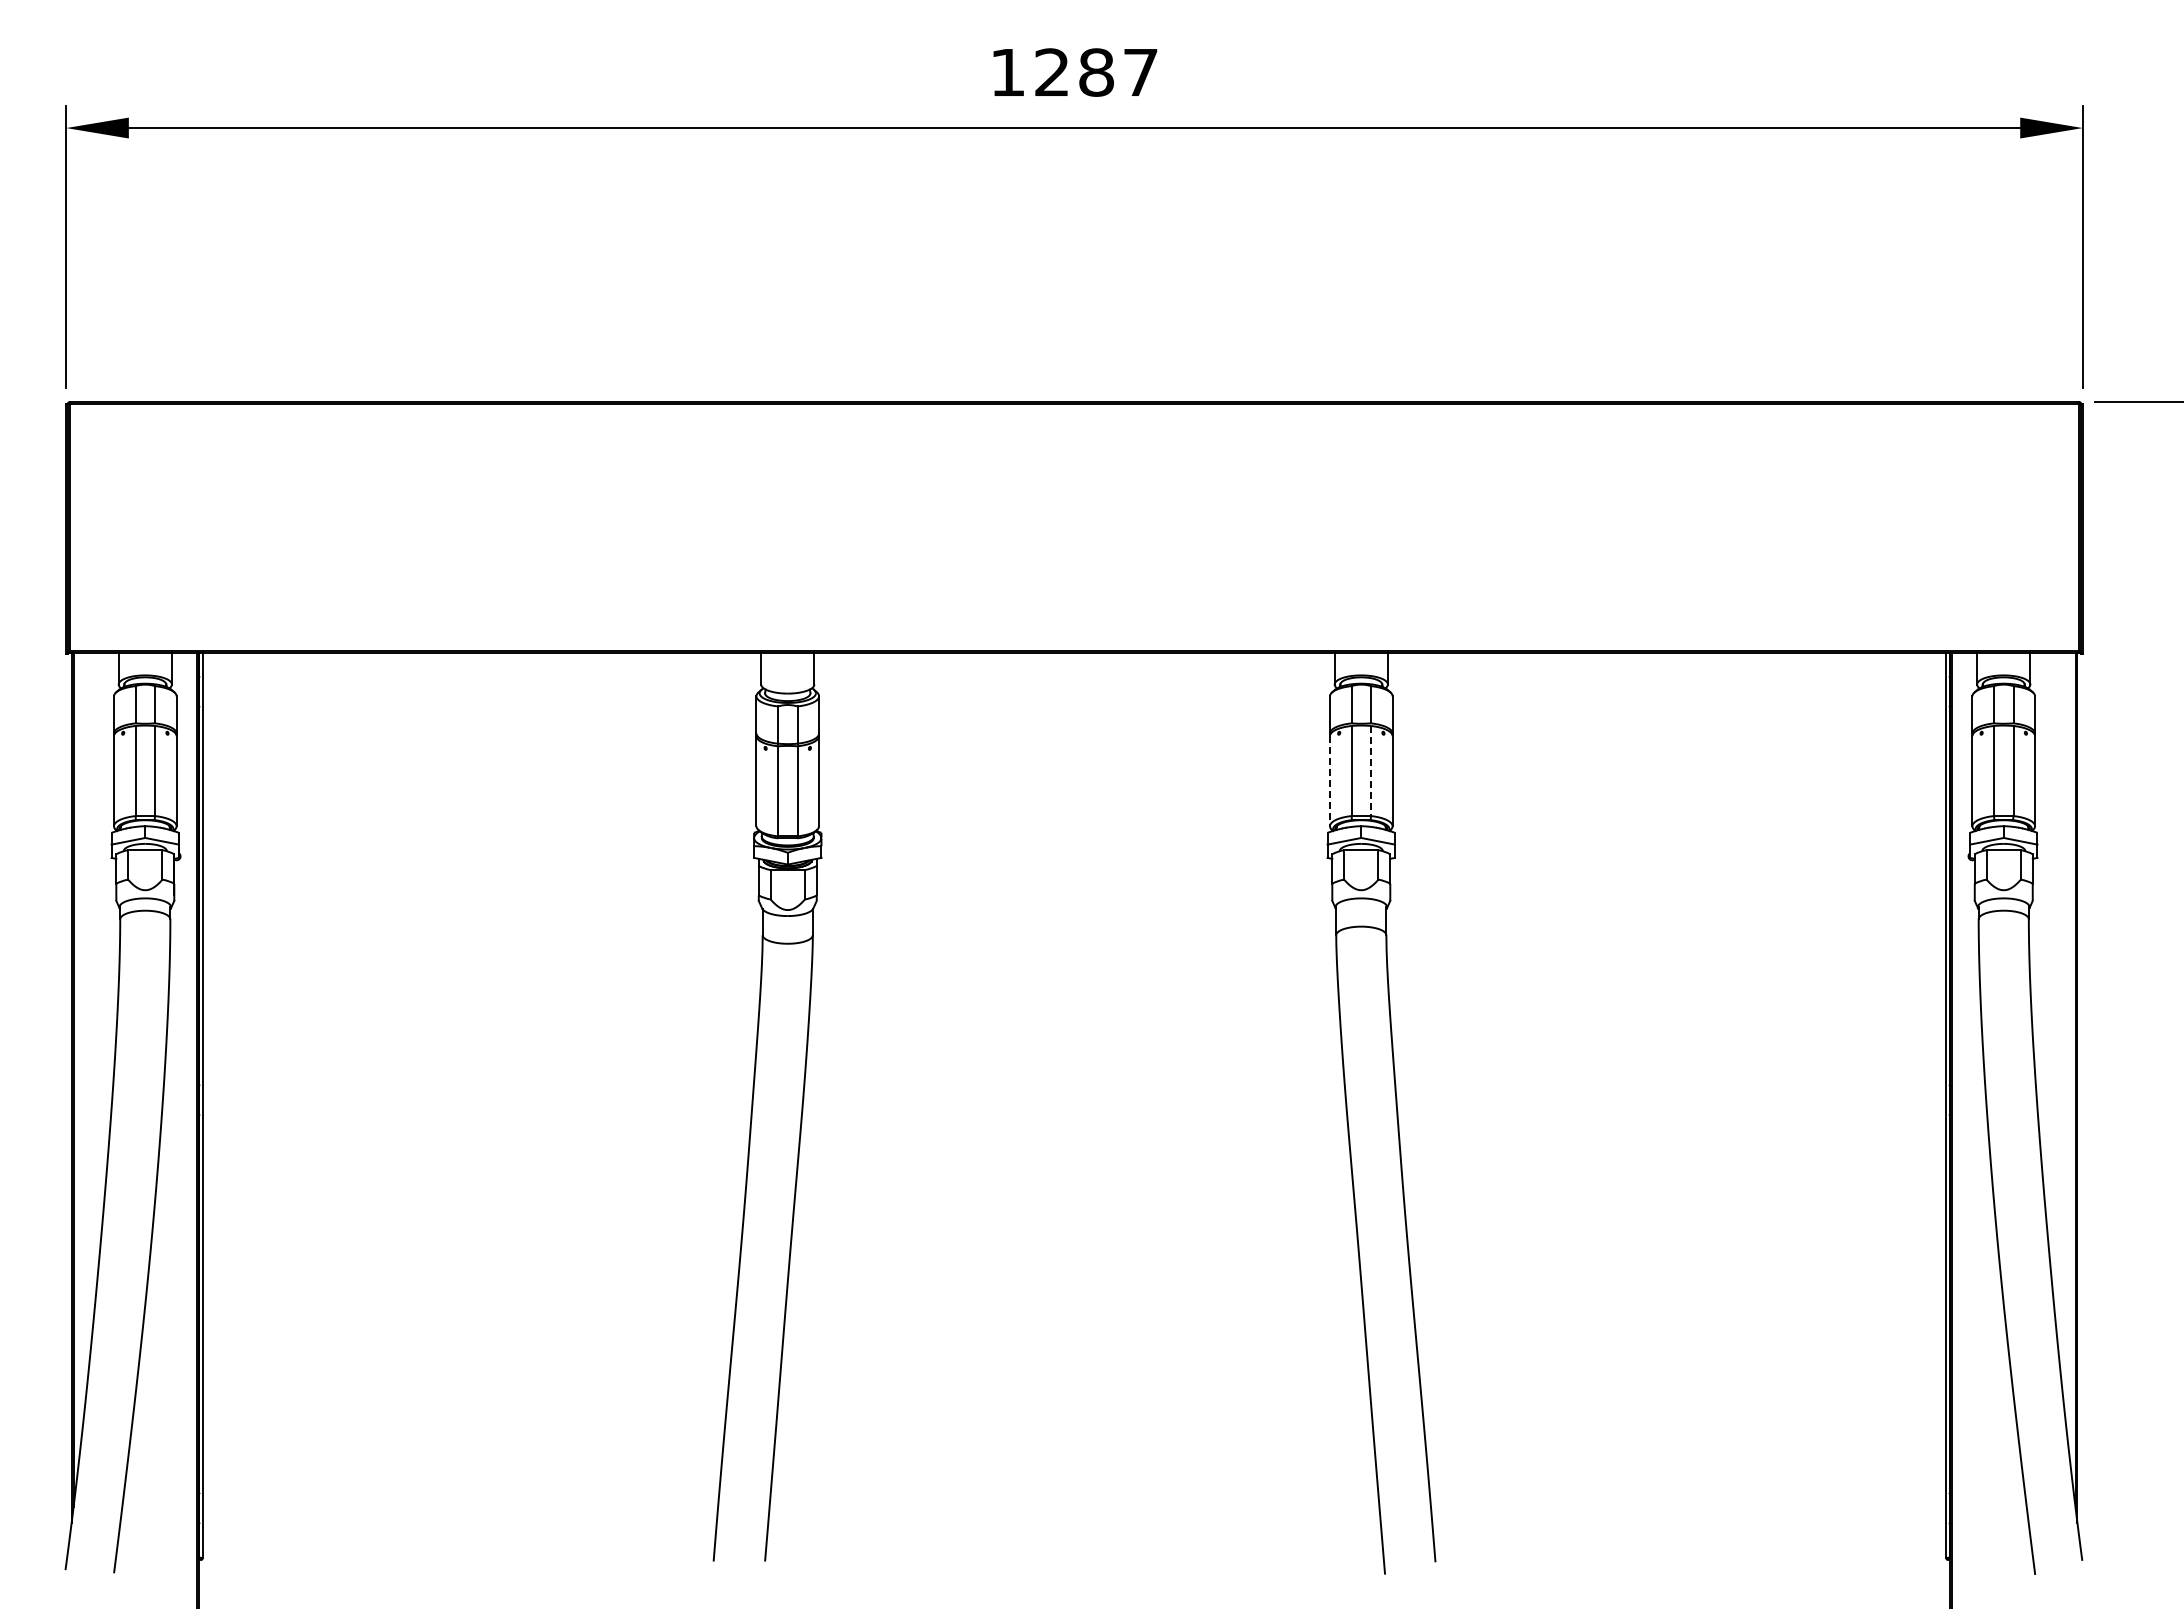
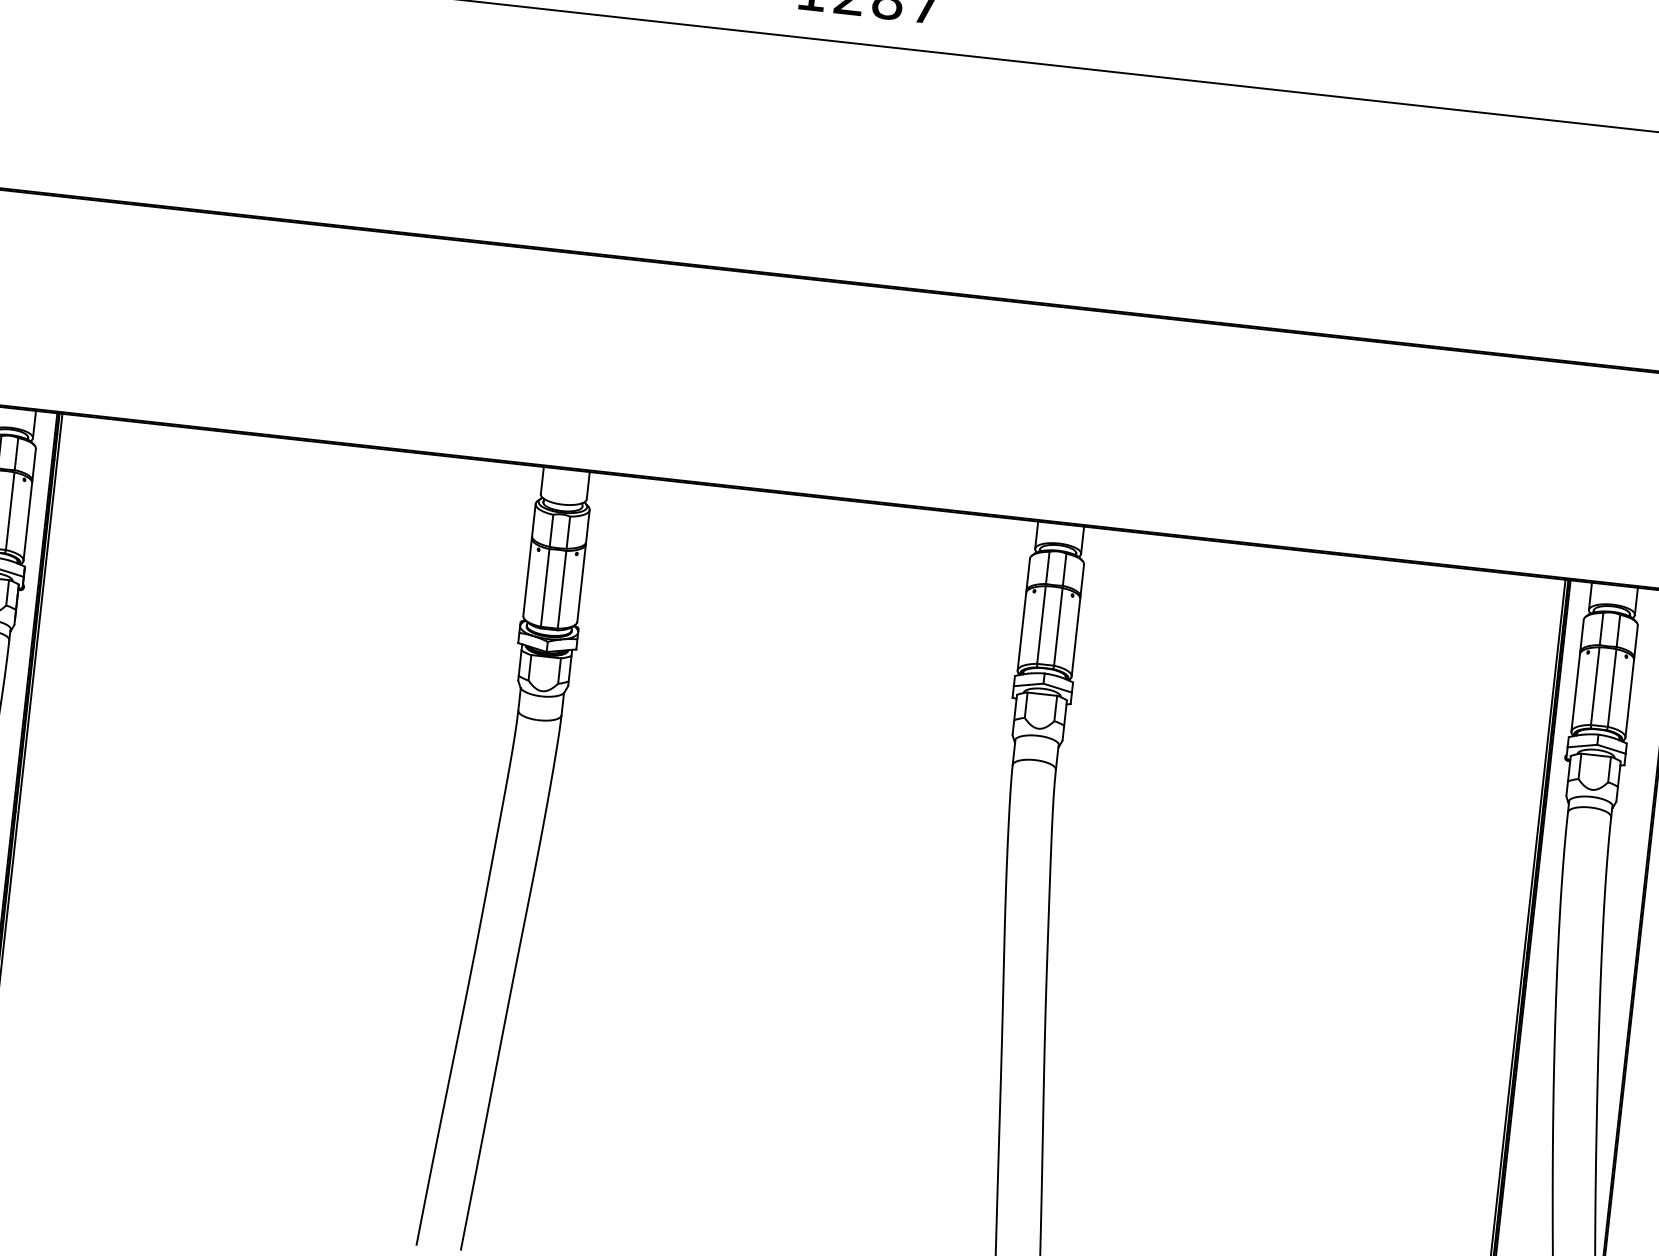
line: (1371, 771) -> (1058, 627), dashed -> solid
line: (1329, 781) -> (1021, 631), dashed -> solid

